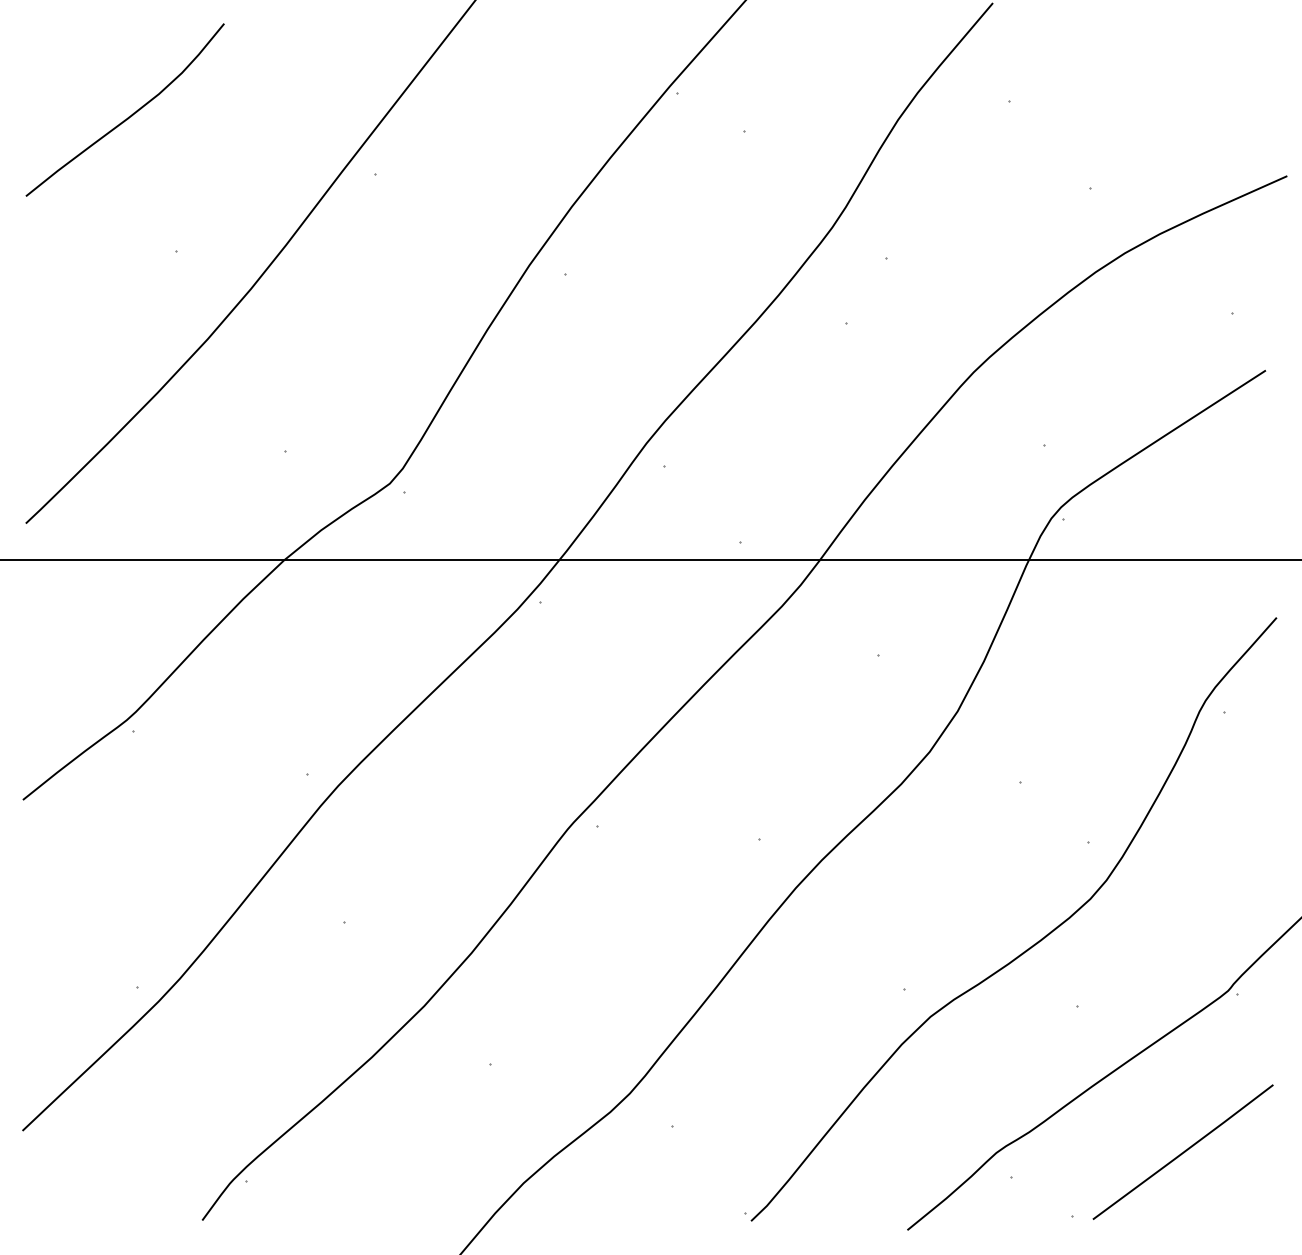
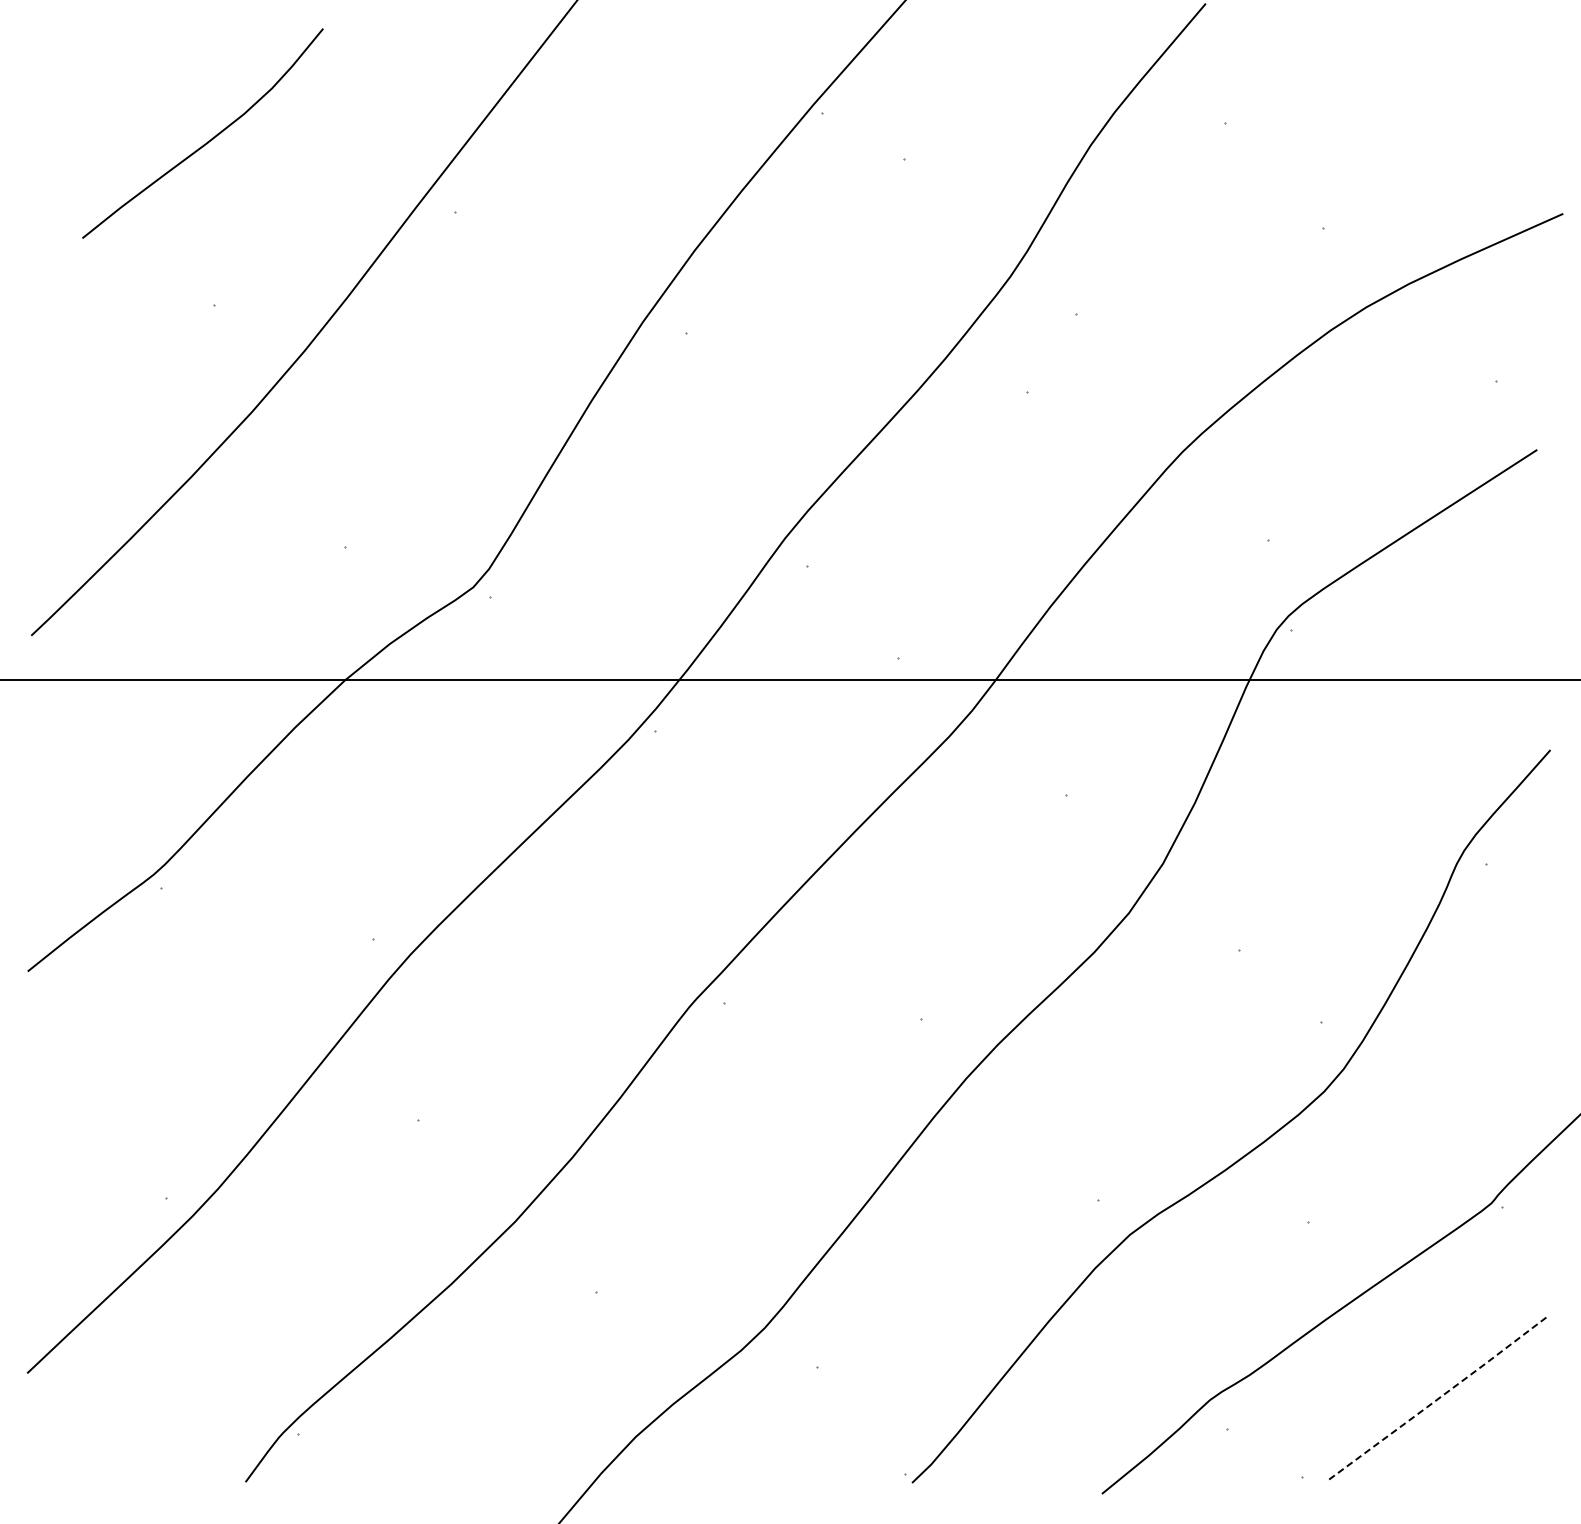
curve: (129, 115) -> (208, 140), moved
line: (1183, 1152) -> (1437, 1399), solid -> dashed

